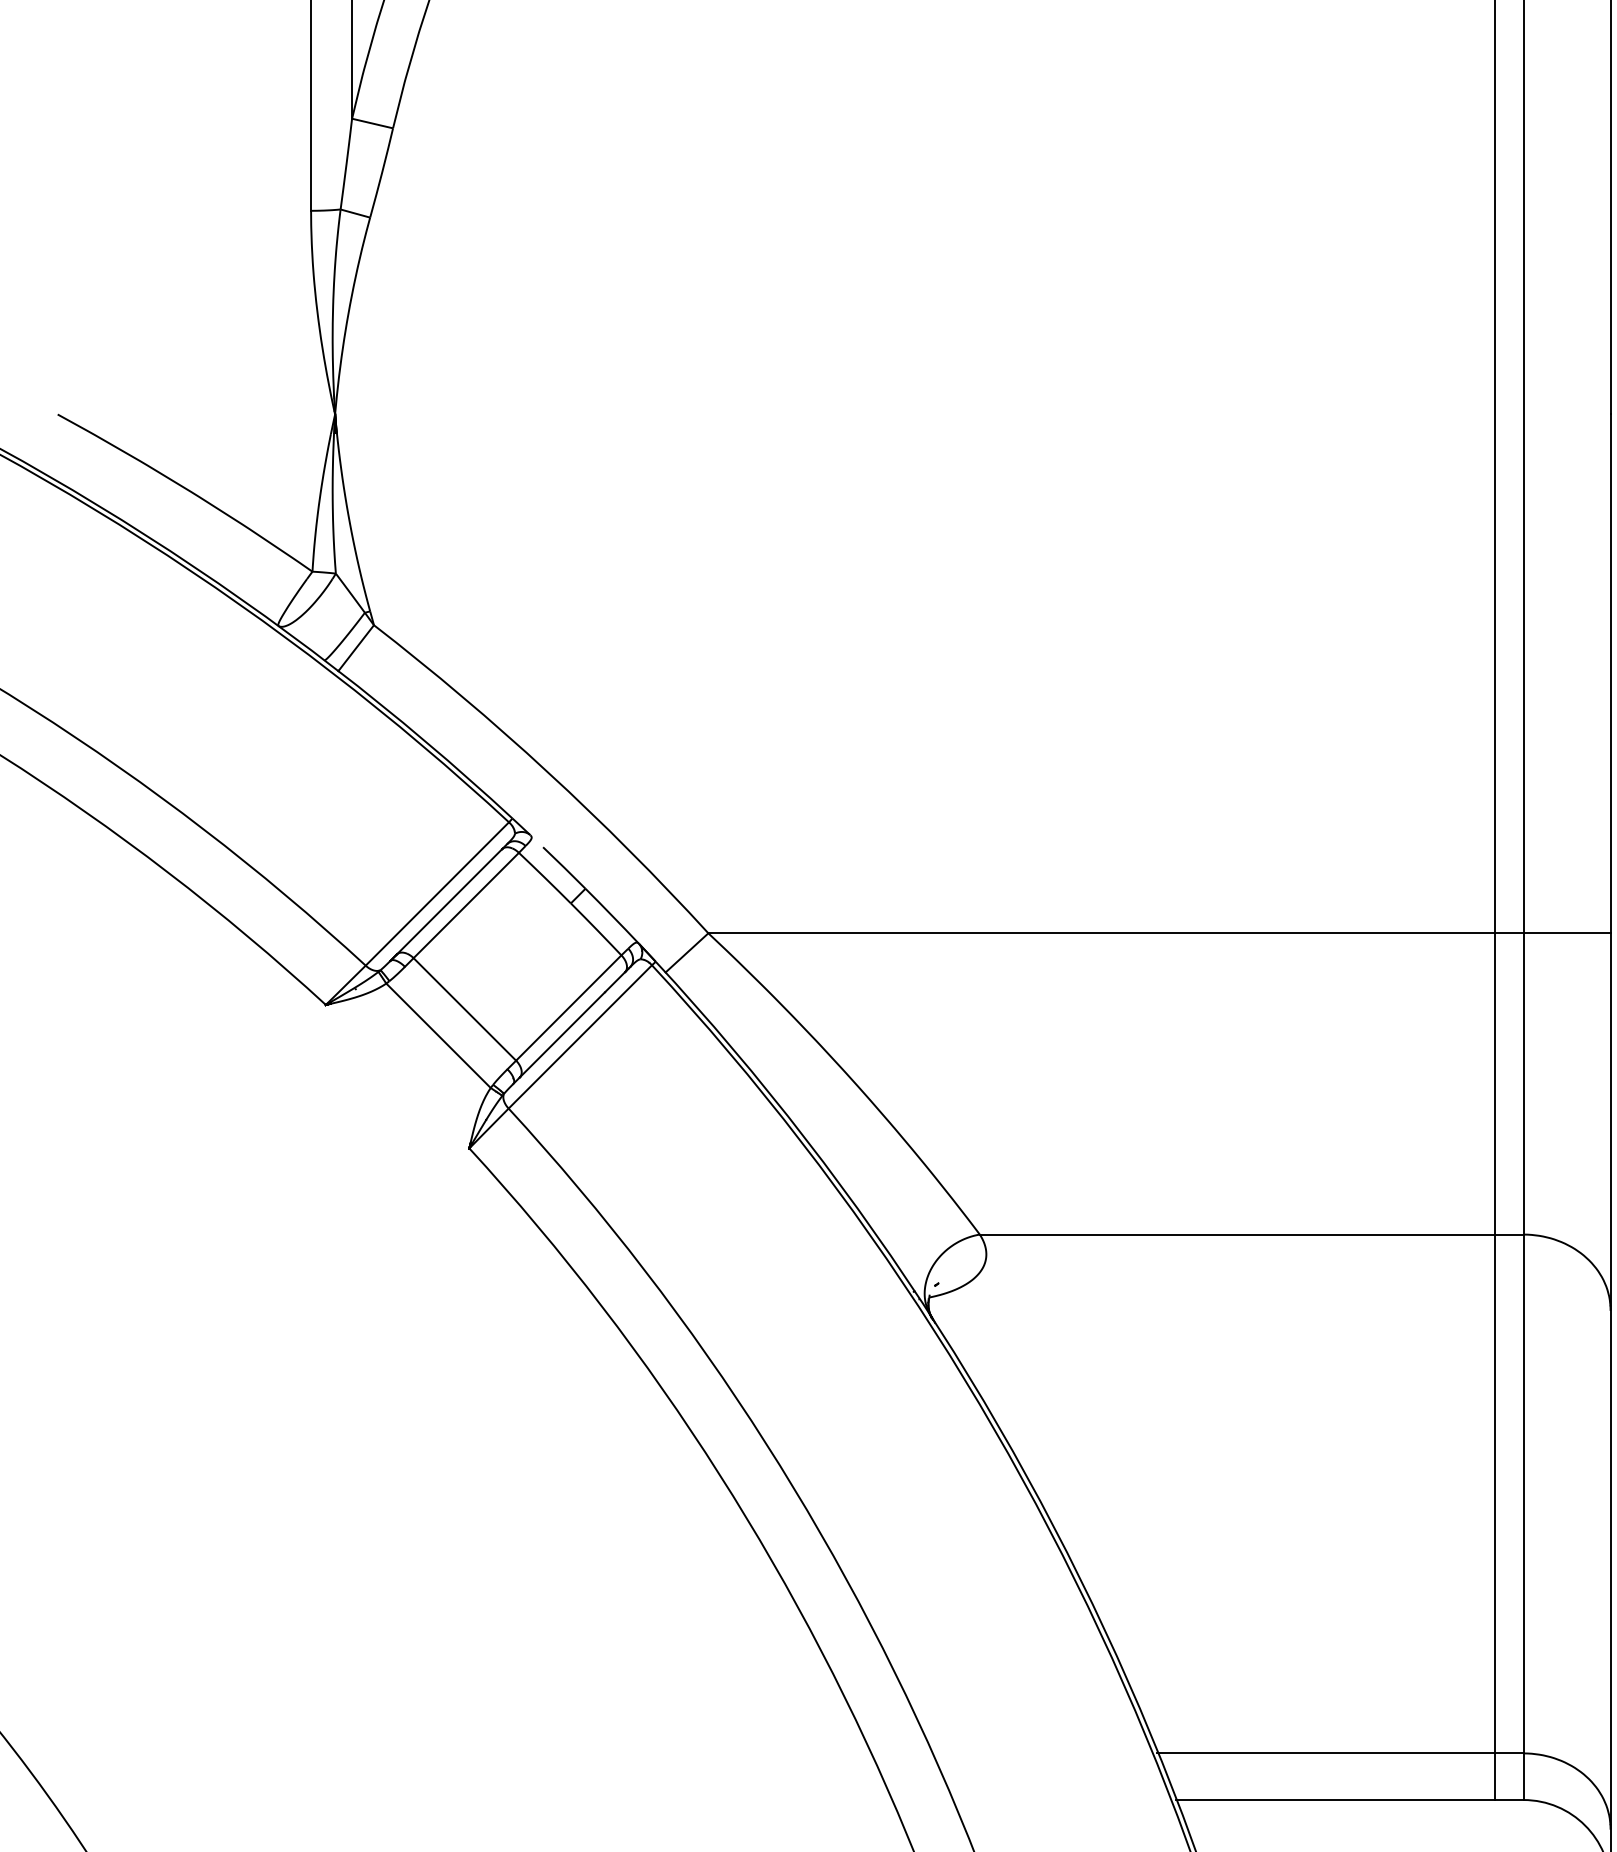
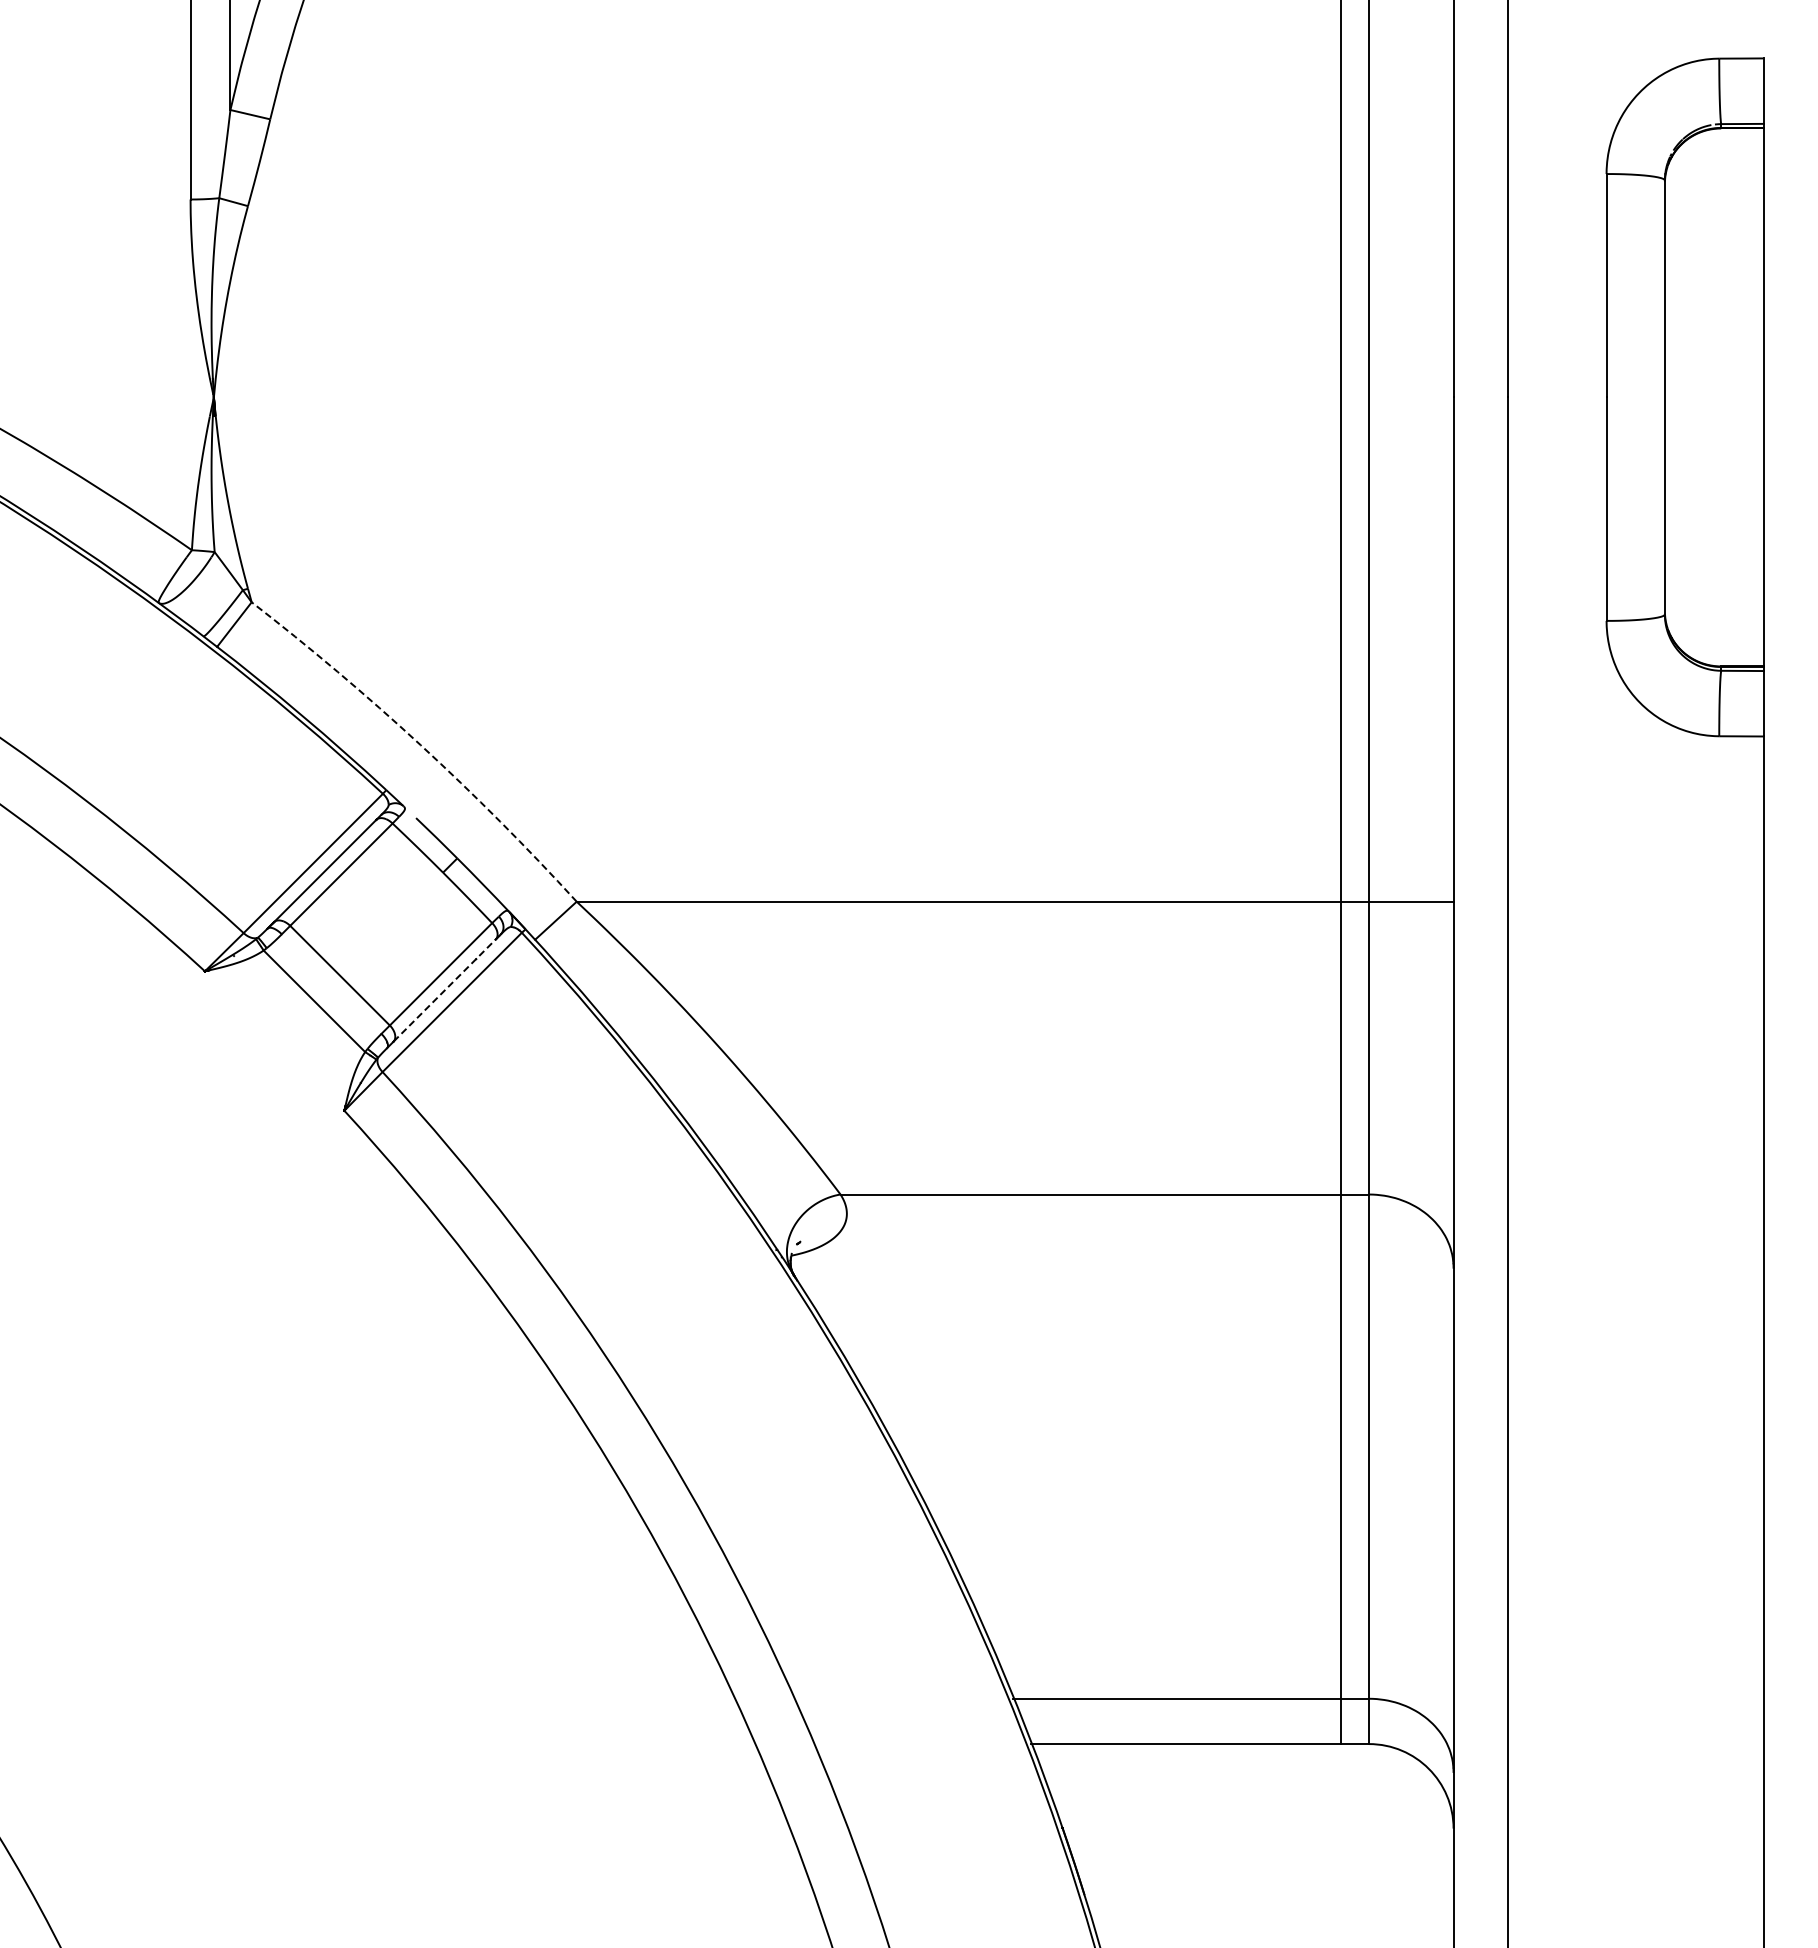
arc: (547, 772) -> (420, 745), solid -> dashed
line: (573, 1024) -> (445, 990), solid -> dashed

